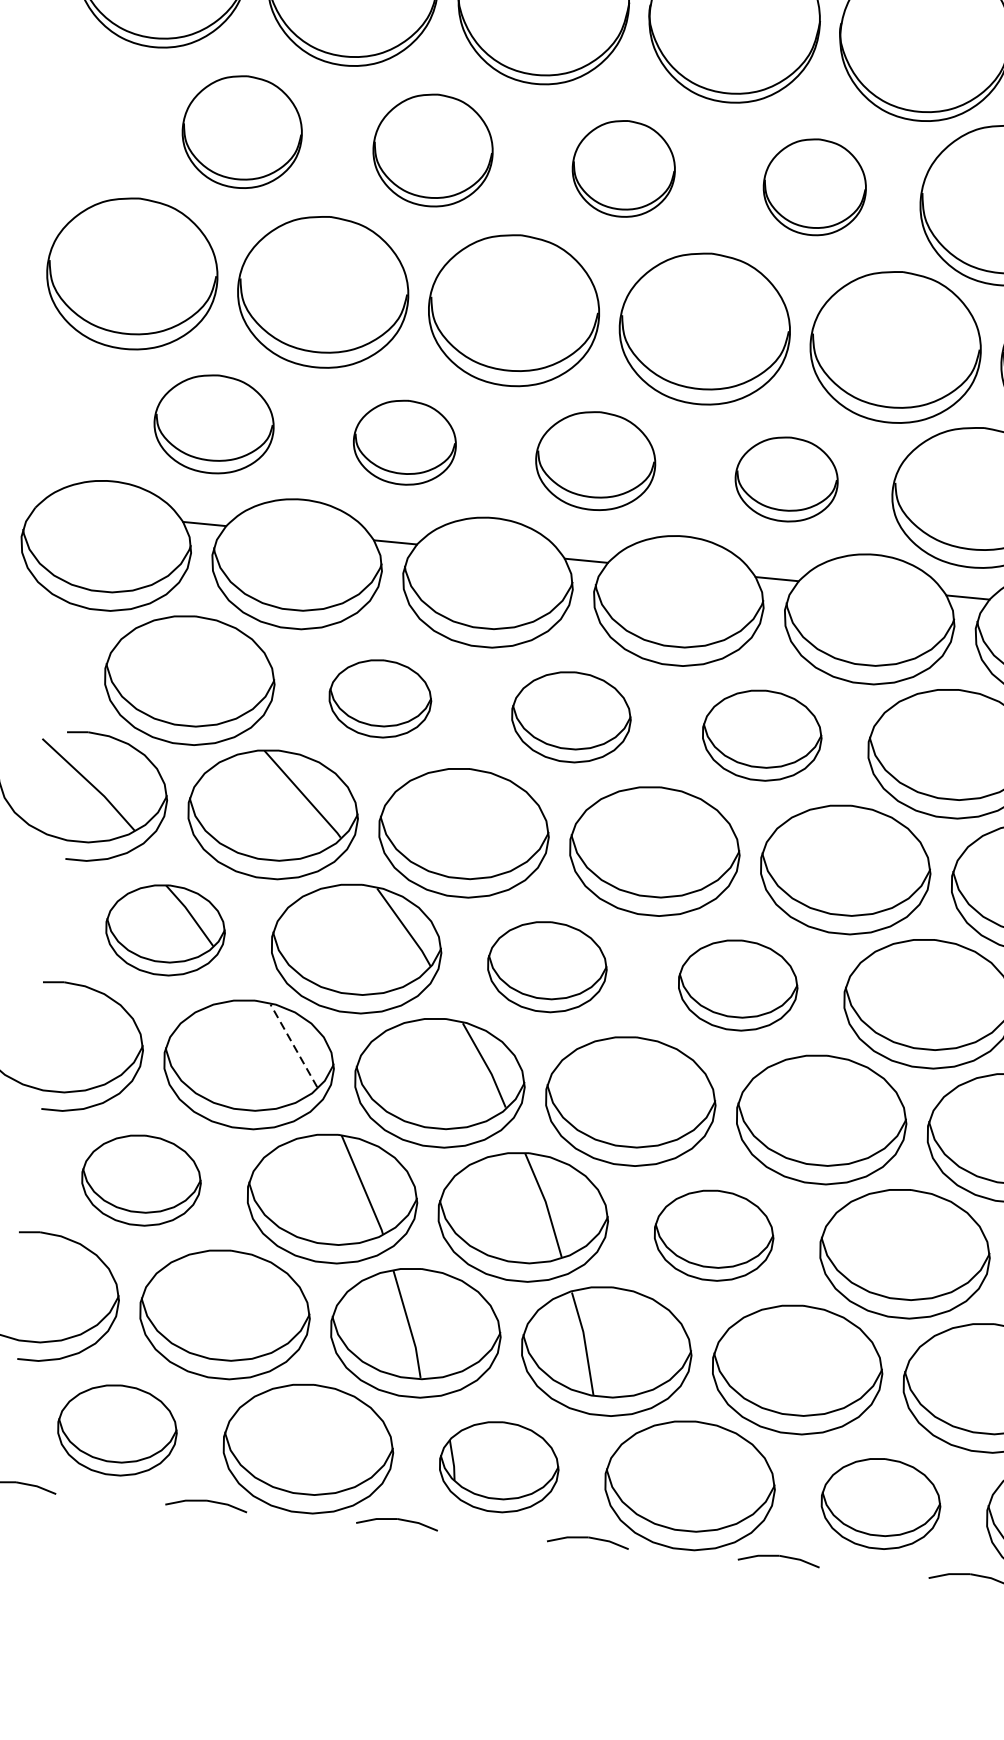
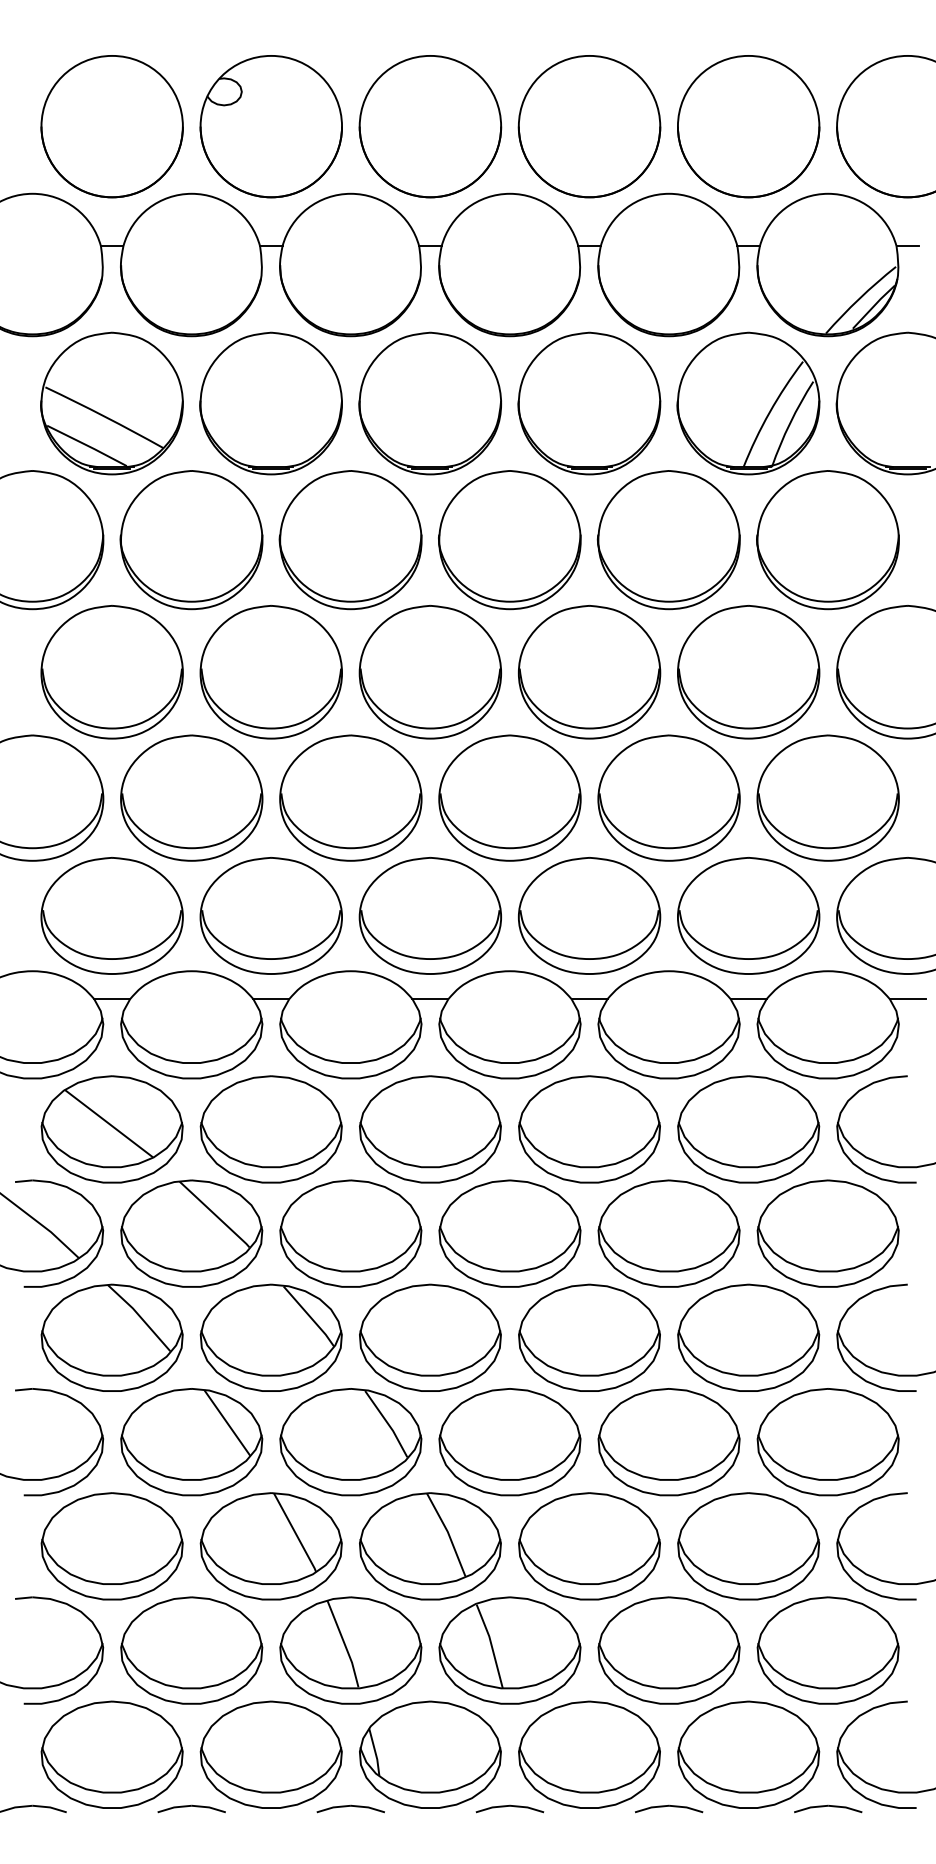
part: (241, 132) -> (111, 672), size x1.43
part: (432, 150) -> (270, 672), size x1.43
part: (622, 168) -> (429, 672), size x1.67
part: (814, 187) -> (589, 672), size x1.67
part: (213, 423) -> (111, 915), size x1.43
part: (404, 442) -> (270, 915), size x1.67
part: (594, 460) -> (429, 915), size x1.43
part: (786, 478) -> (589, 915), size x1.67
line: (185, 672) -> (108, 1123), added
part: (379, 698) -> (270, 1129), size x1.67
part: (571, 717) -> (430, 1129), size x1.43
part: (762, 735) -> (589, 1129), size x1.43
part: (164, 929) -> (111, 1337), size x1.43
part: (547, 966) -> (430, 1337), size x1.43
part: (738, 984) -> (589, 1337), size x1.43
line: (294, 1045) -> (227, 1422), dashed -> solid
part: (140, 1180) -> (111, 1546), size x1.43
part: (713, 1235) -> (589, 1546), size x1.43
part: (116, 1429) -> (111, 1754), size x1.43
part: (499, 1466) -> (430, 1754), size x1.43
part: (880, 1503) -> (748, 1754), size x1.43

